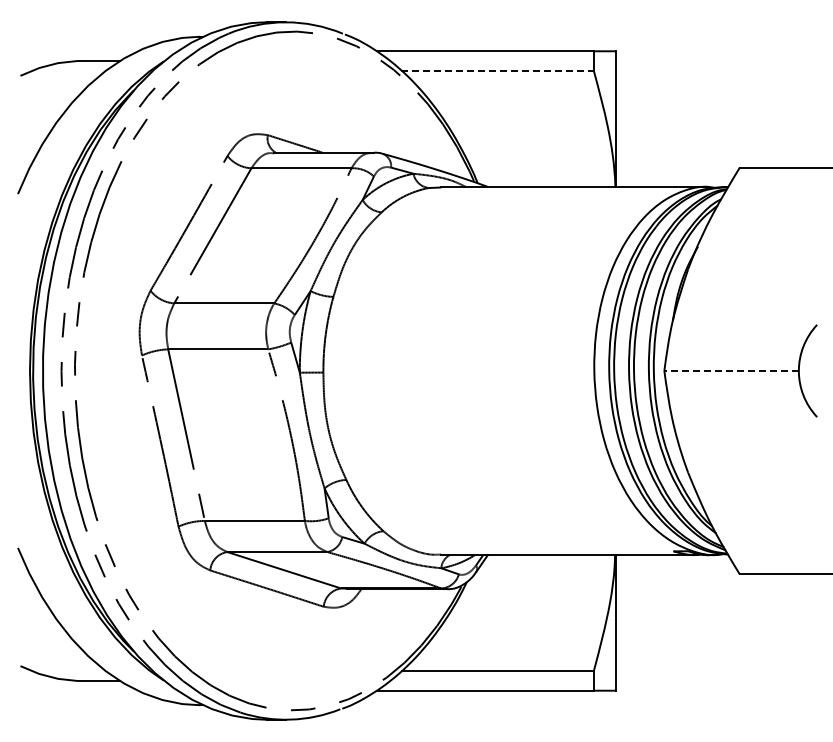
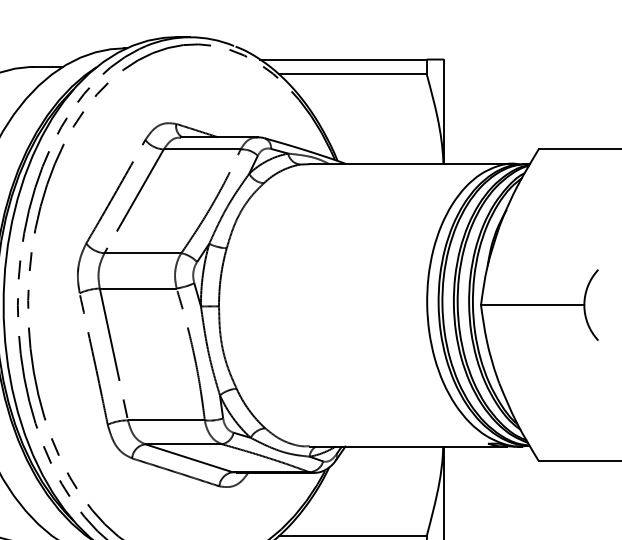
line: (498, 70) -> (353, 74), dashed -> solid
line: (731, 371) -> (532, 305), dashed -> solid

